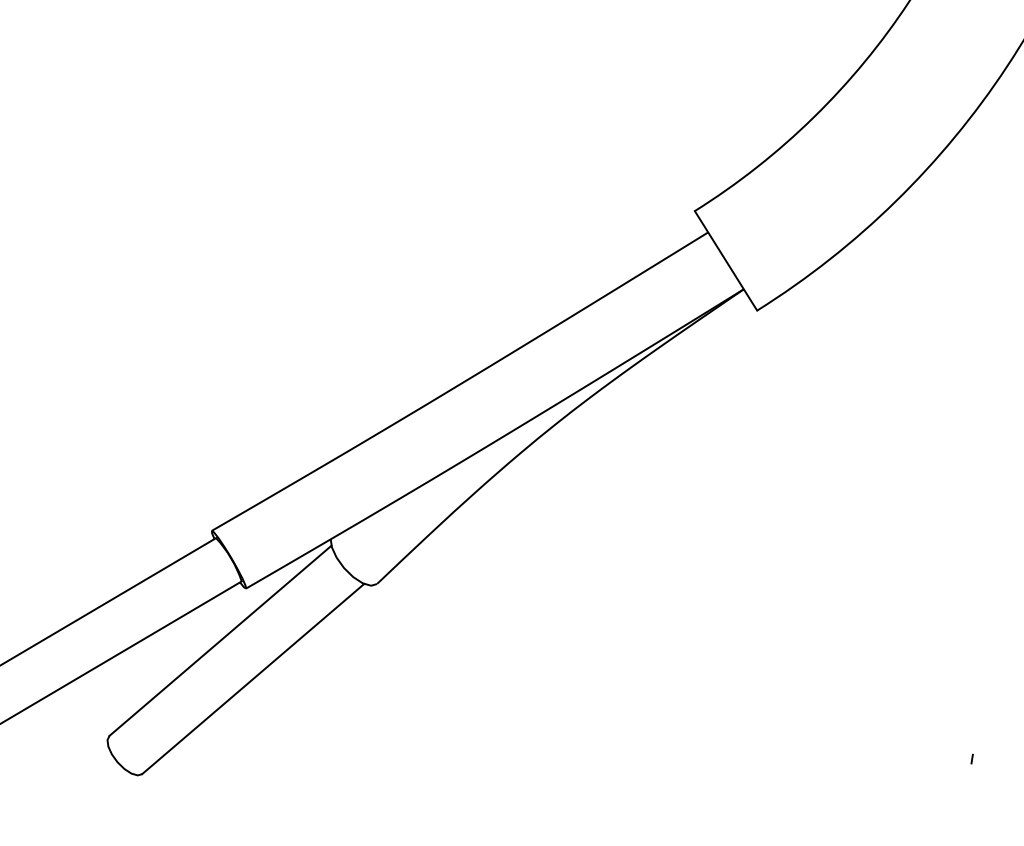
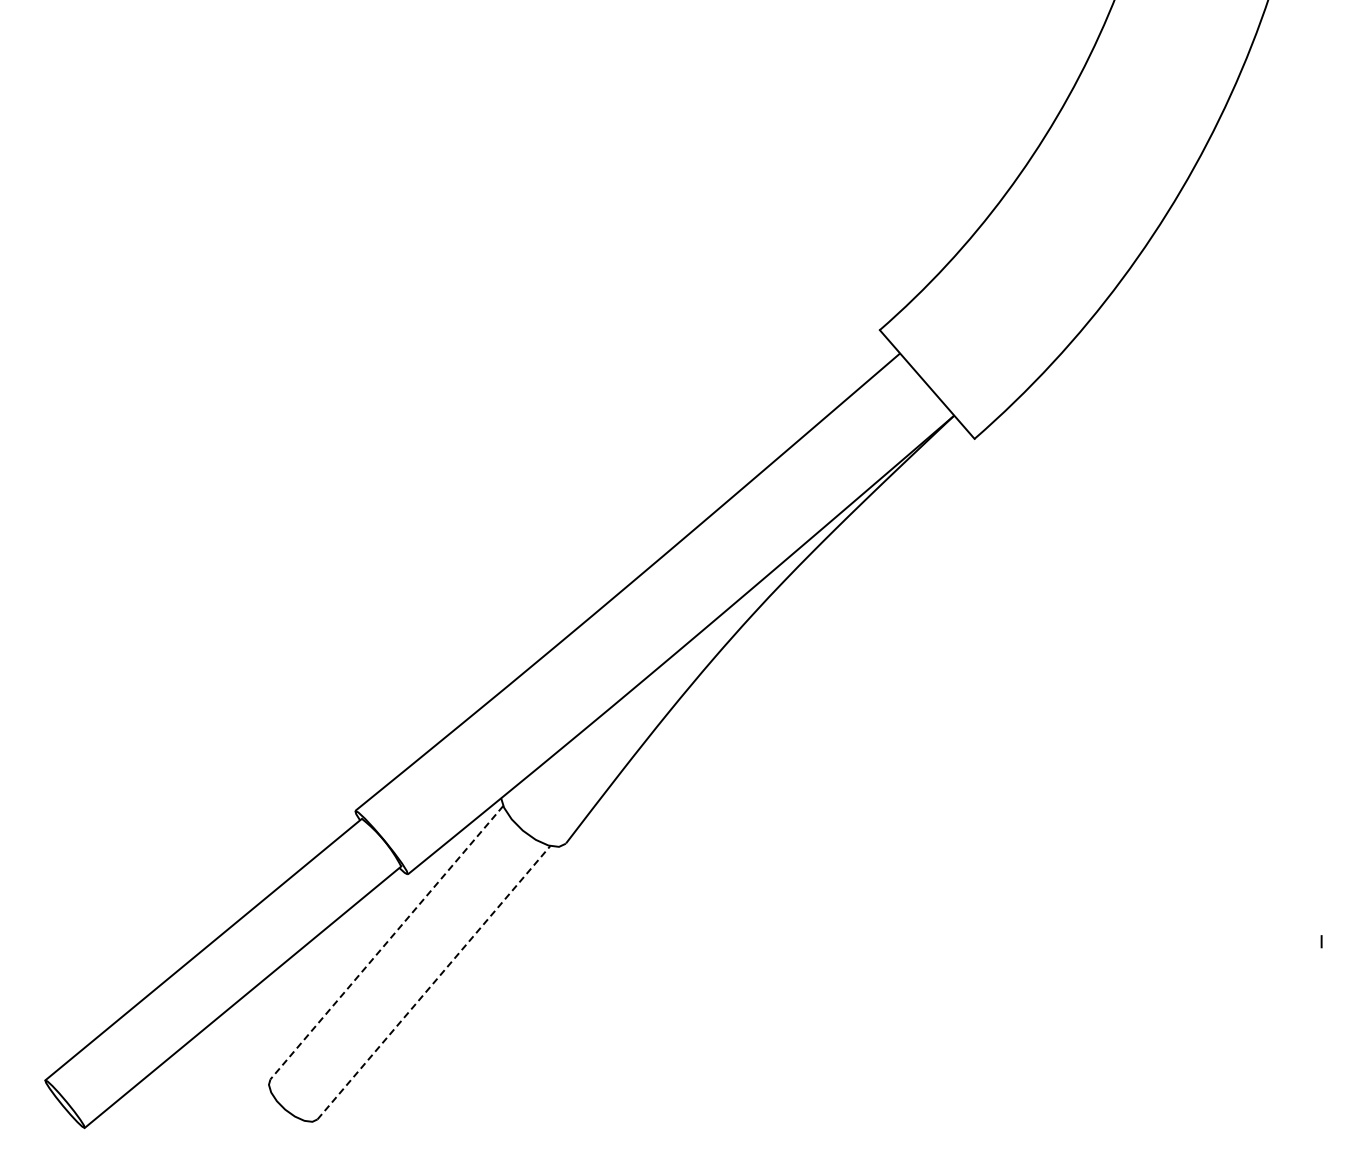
line: (220, 640) -> (386, 942), solid -> dashed
line: (252, 678) -> (433, 982), solid -> dashed

